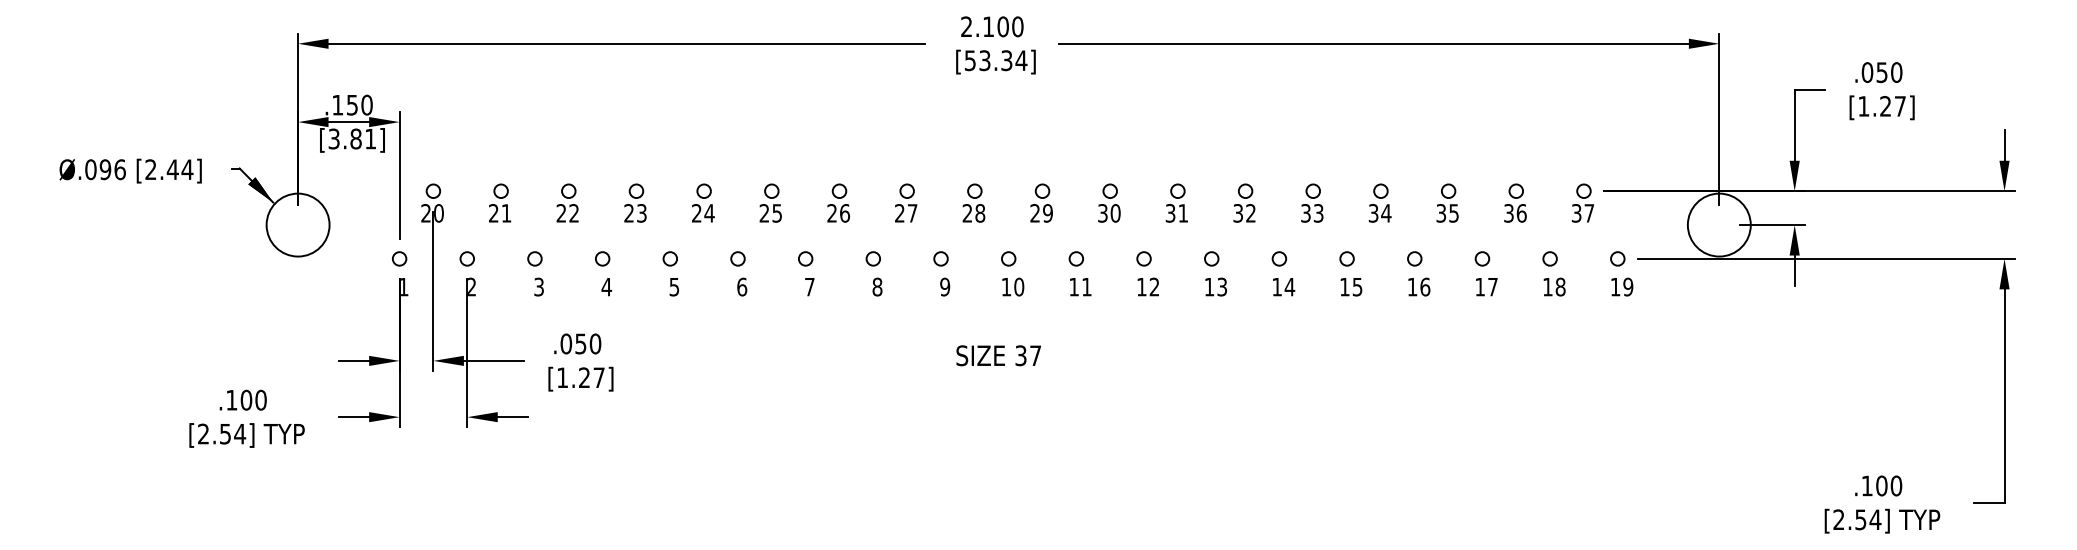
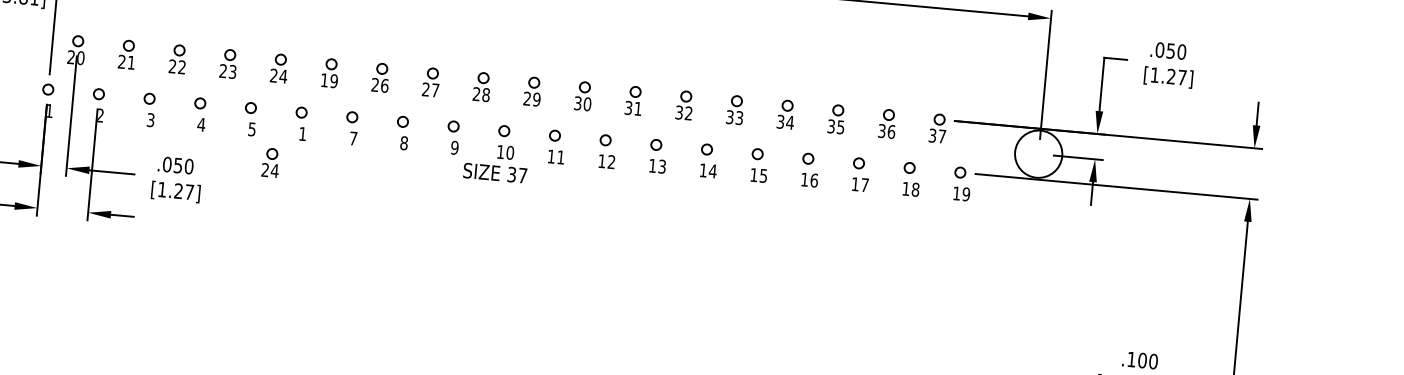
text: (770, 213) -> (329, 80), 25 -> 19
text: (742, 286) -> (303, 133), 6 -> 1
part: (703, 328) -> (271, 162), added
text: (998, 355) -> (495, 172), moved

